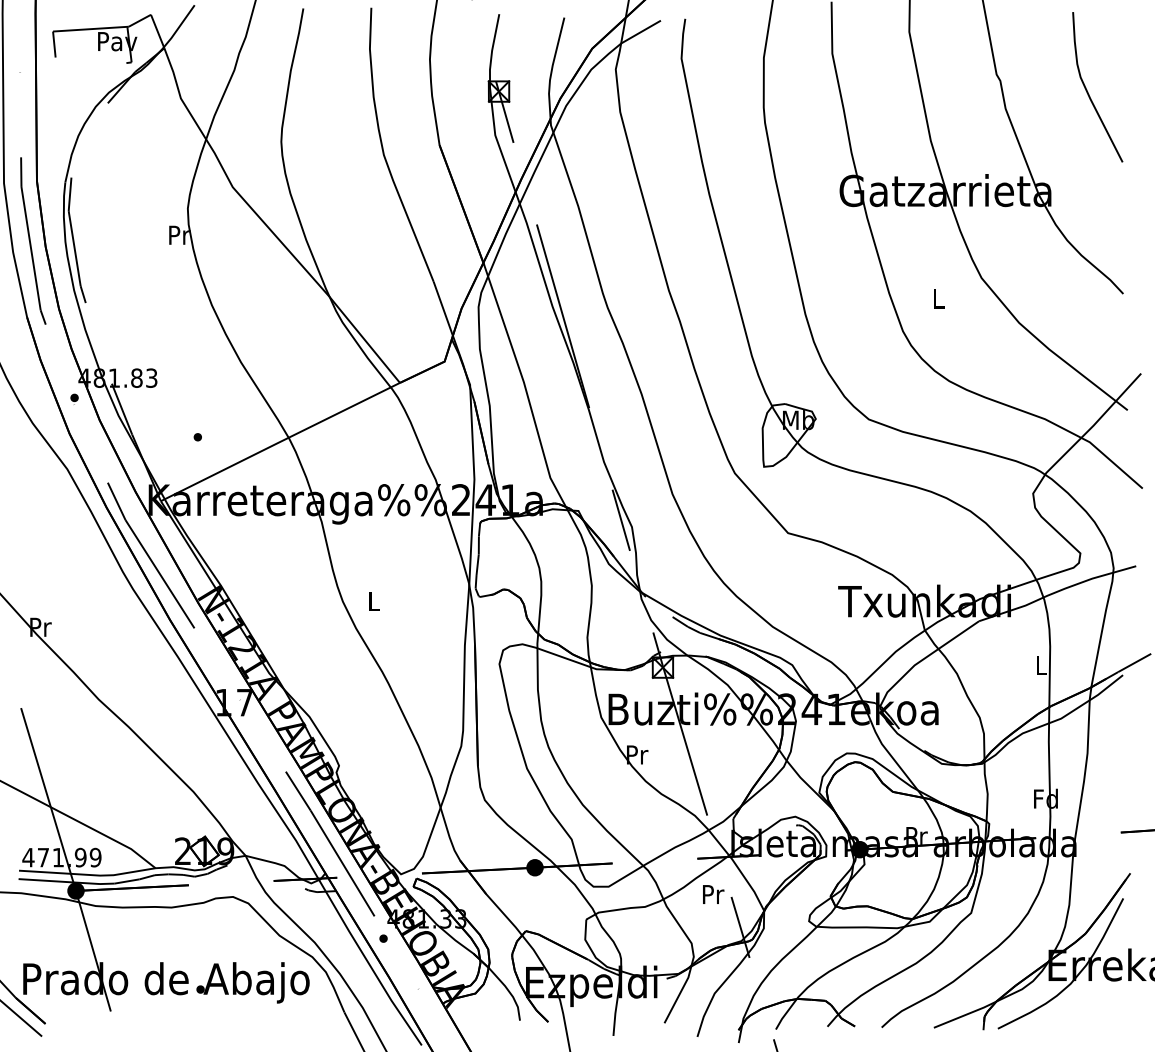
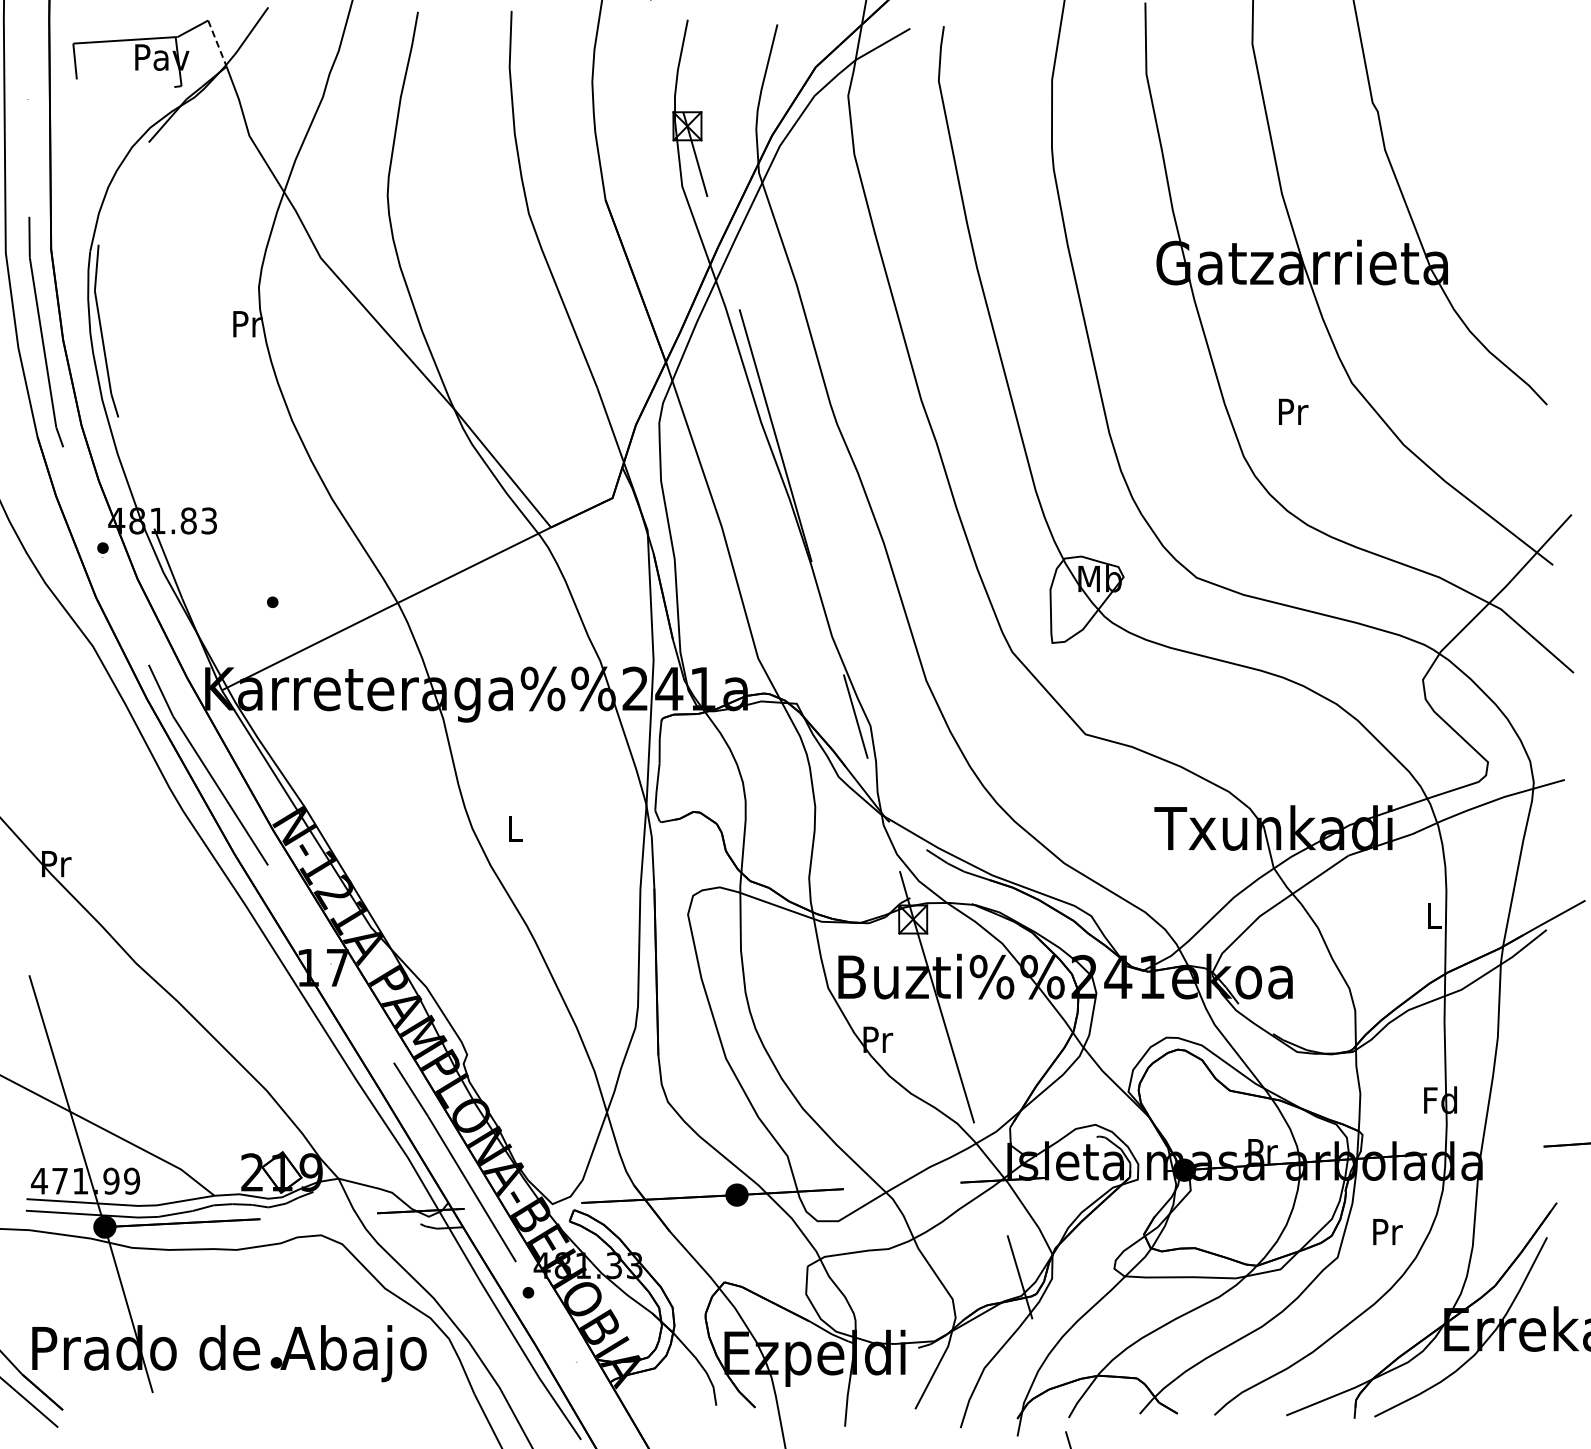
line: (157, 31) -> (217, 43), solid -> dashed
curve: (1088, 91) -> (1498, 126), removed
text: (939, 298) -> (1293, 411), L -> Pr
text: (713, 894) -> (1387, 1232), moved

